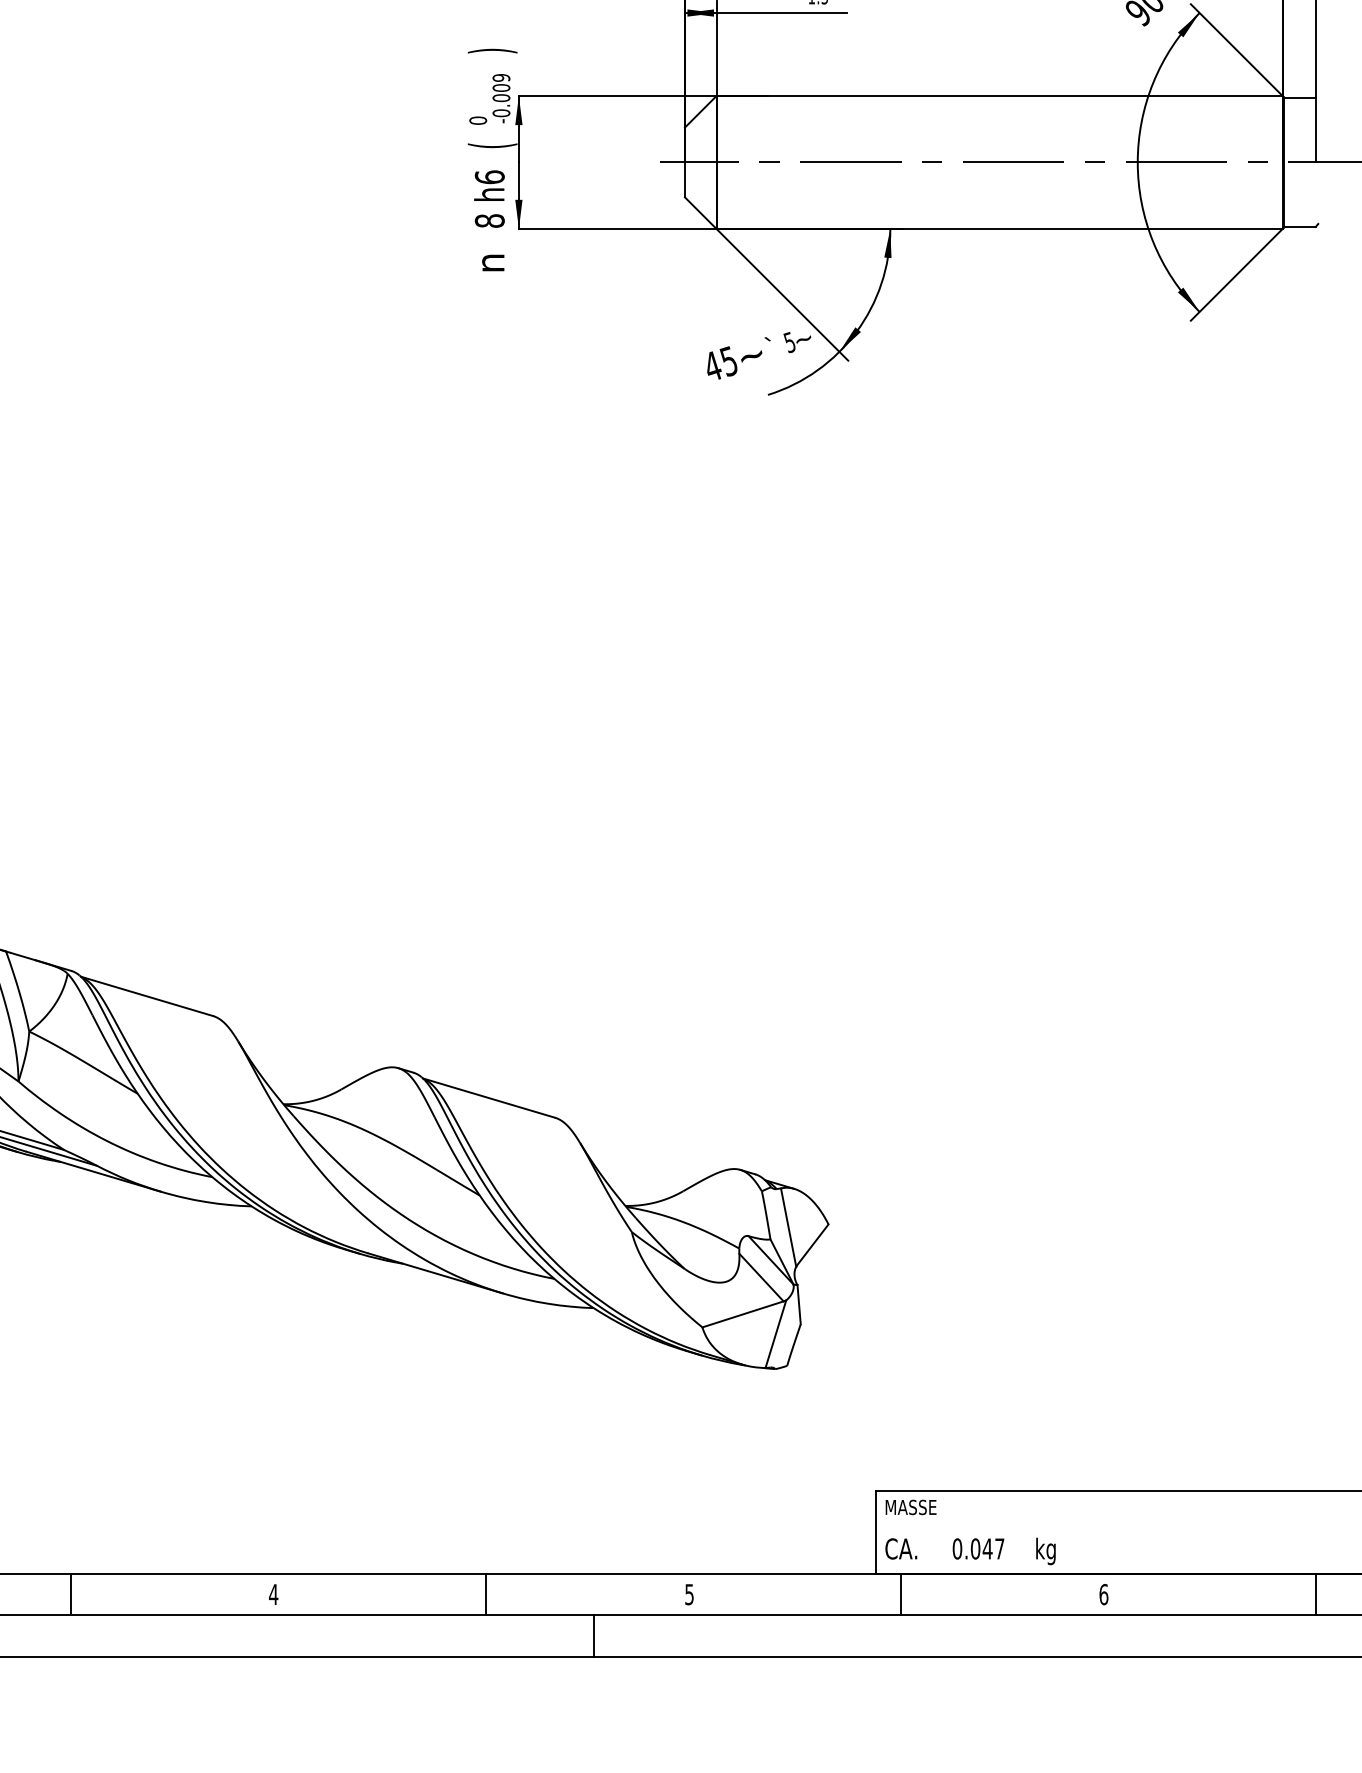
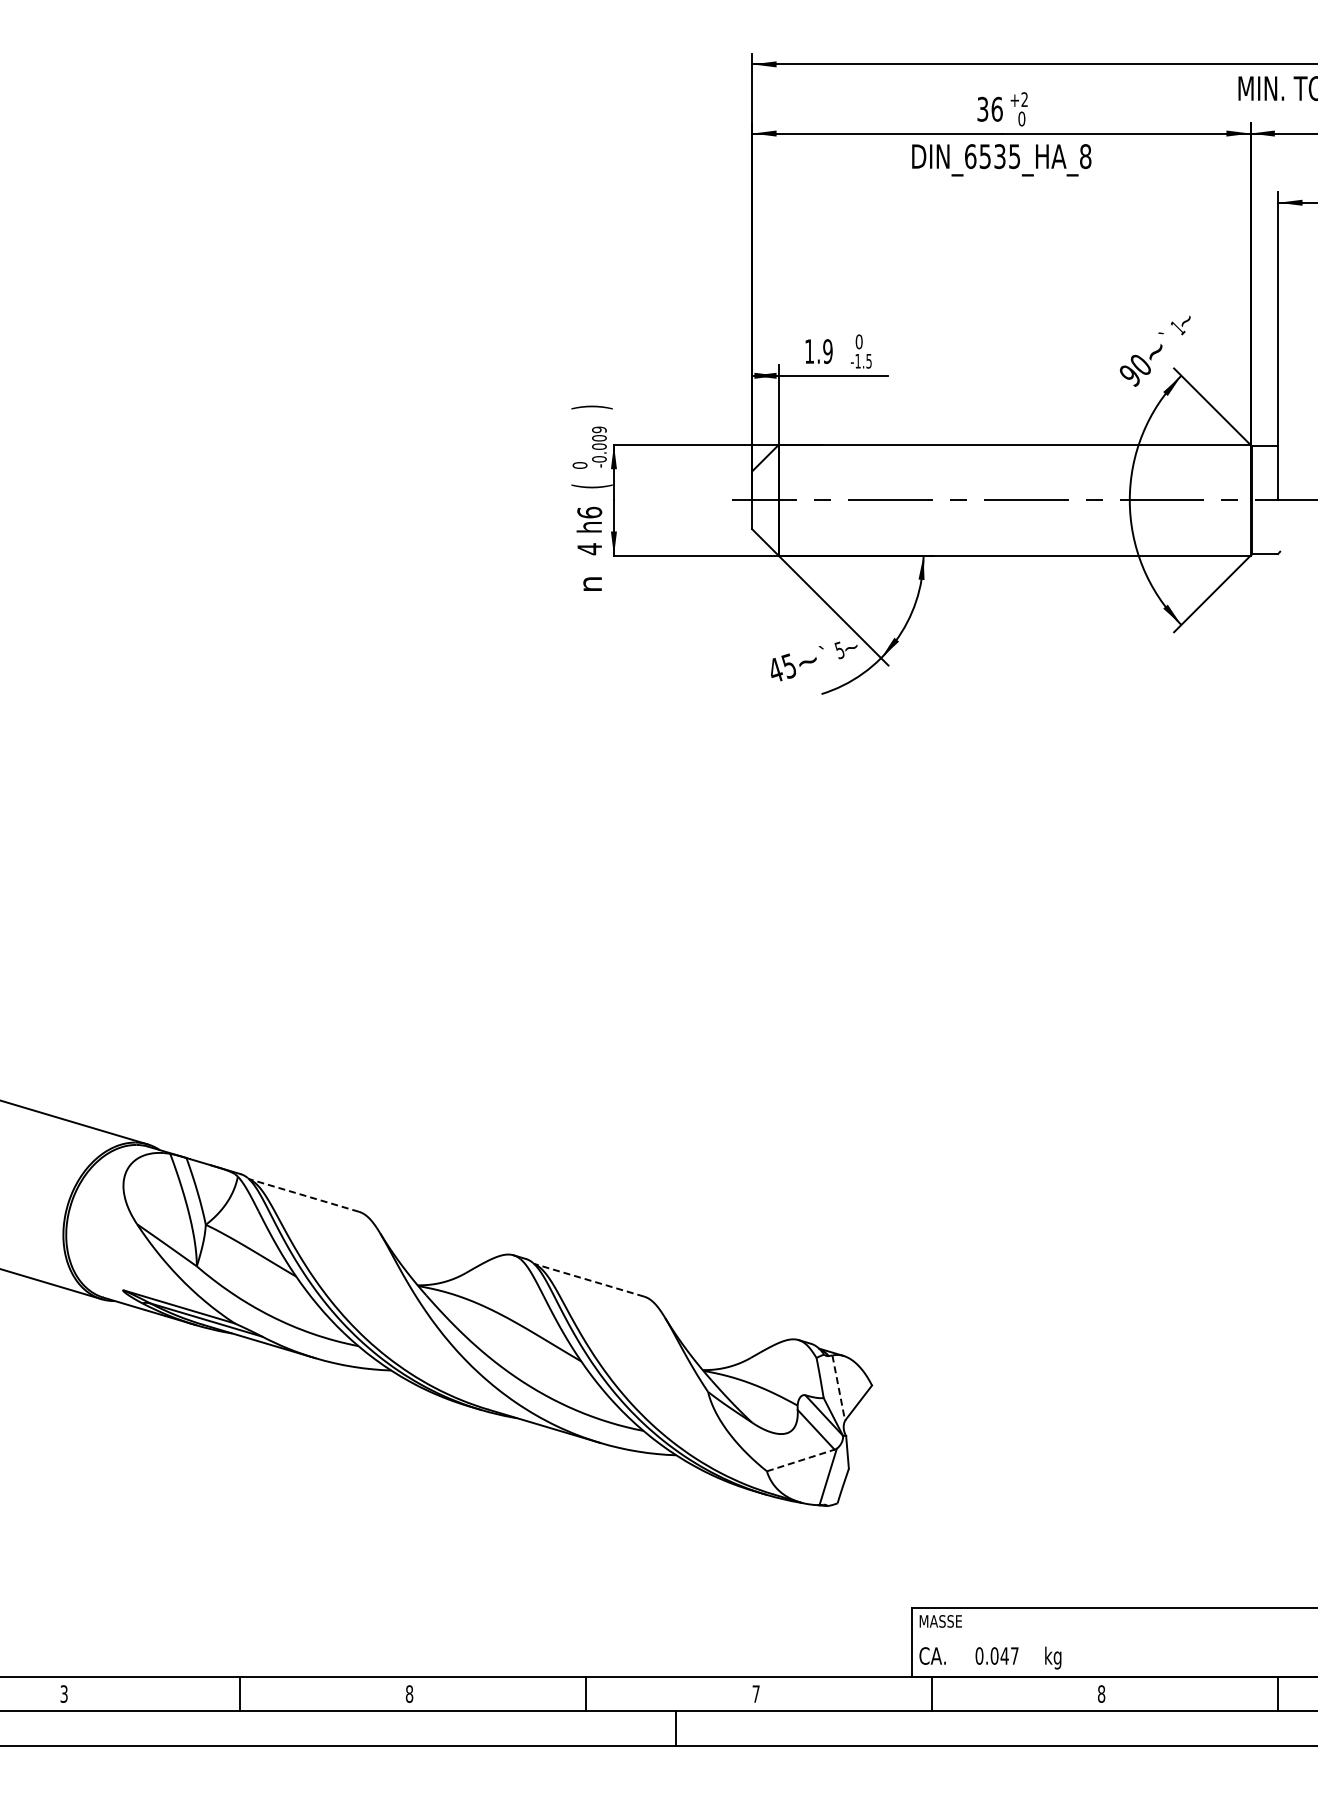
text: (489, 221) -> (589, 549), 8 -> 4
line: (146, 996) -> (303, 1195), solid -> dashed
line: (488, 1098) -> (588, 1280), solid -> dashed
line: (788, 1228) -> (838, 1388), solid -> dashed
line: (742, 1314) -> (800, 1460), solid -> dashed
text: (273, 1593) -> (409, 1693), 4 -> 8
text: (688, 1593) -> (755, 1693), 5 -> 7
text: (1103, 1593) -> (1101, 1693), 6 -> 8

